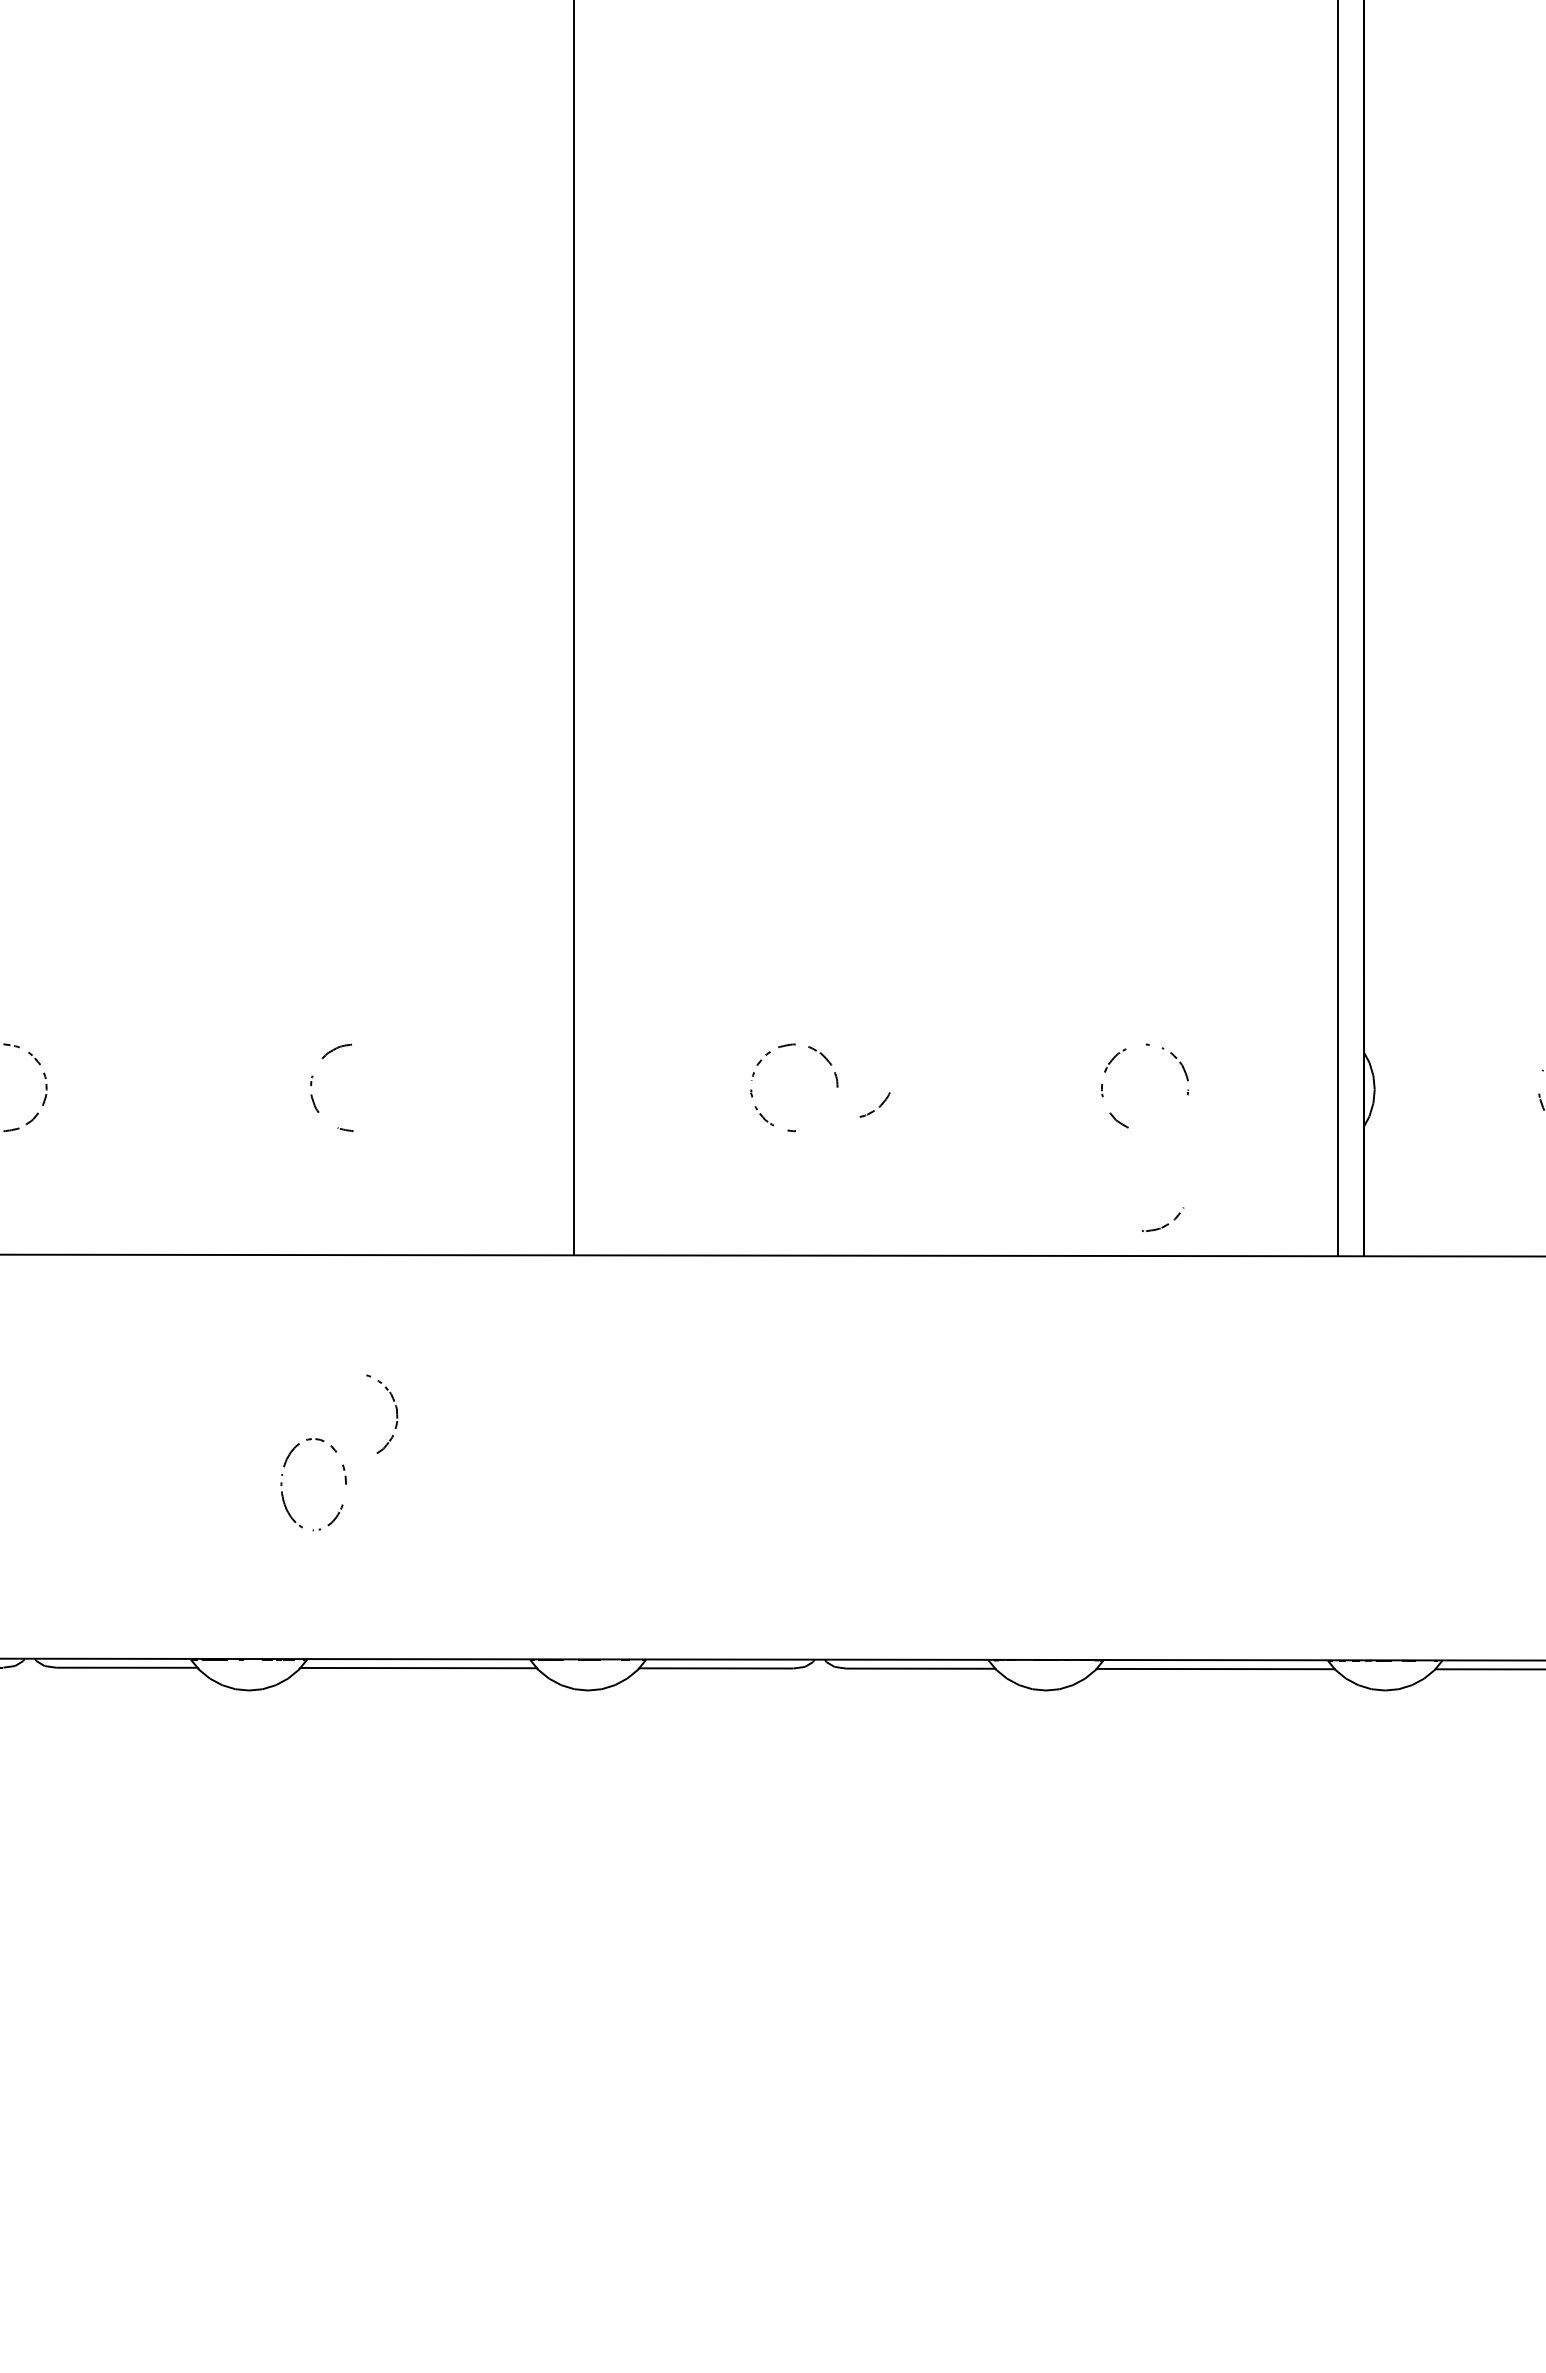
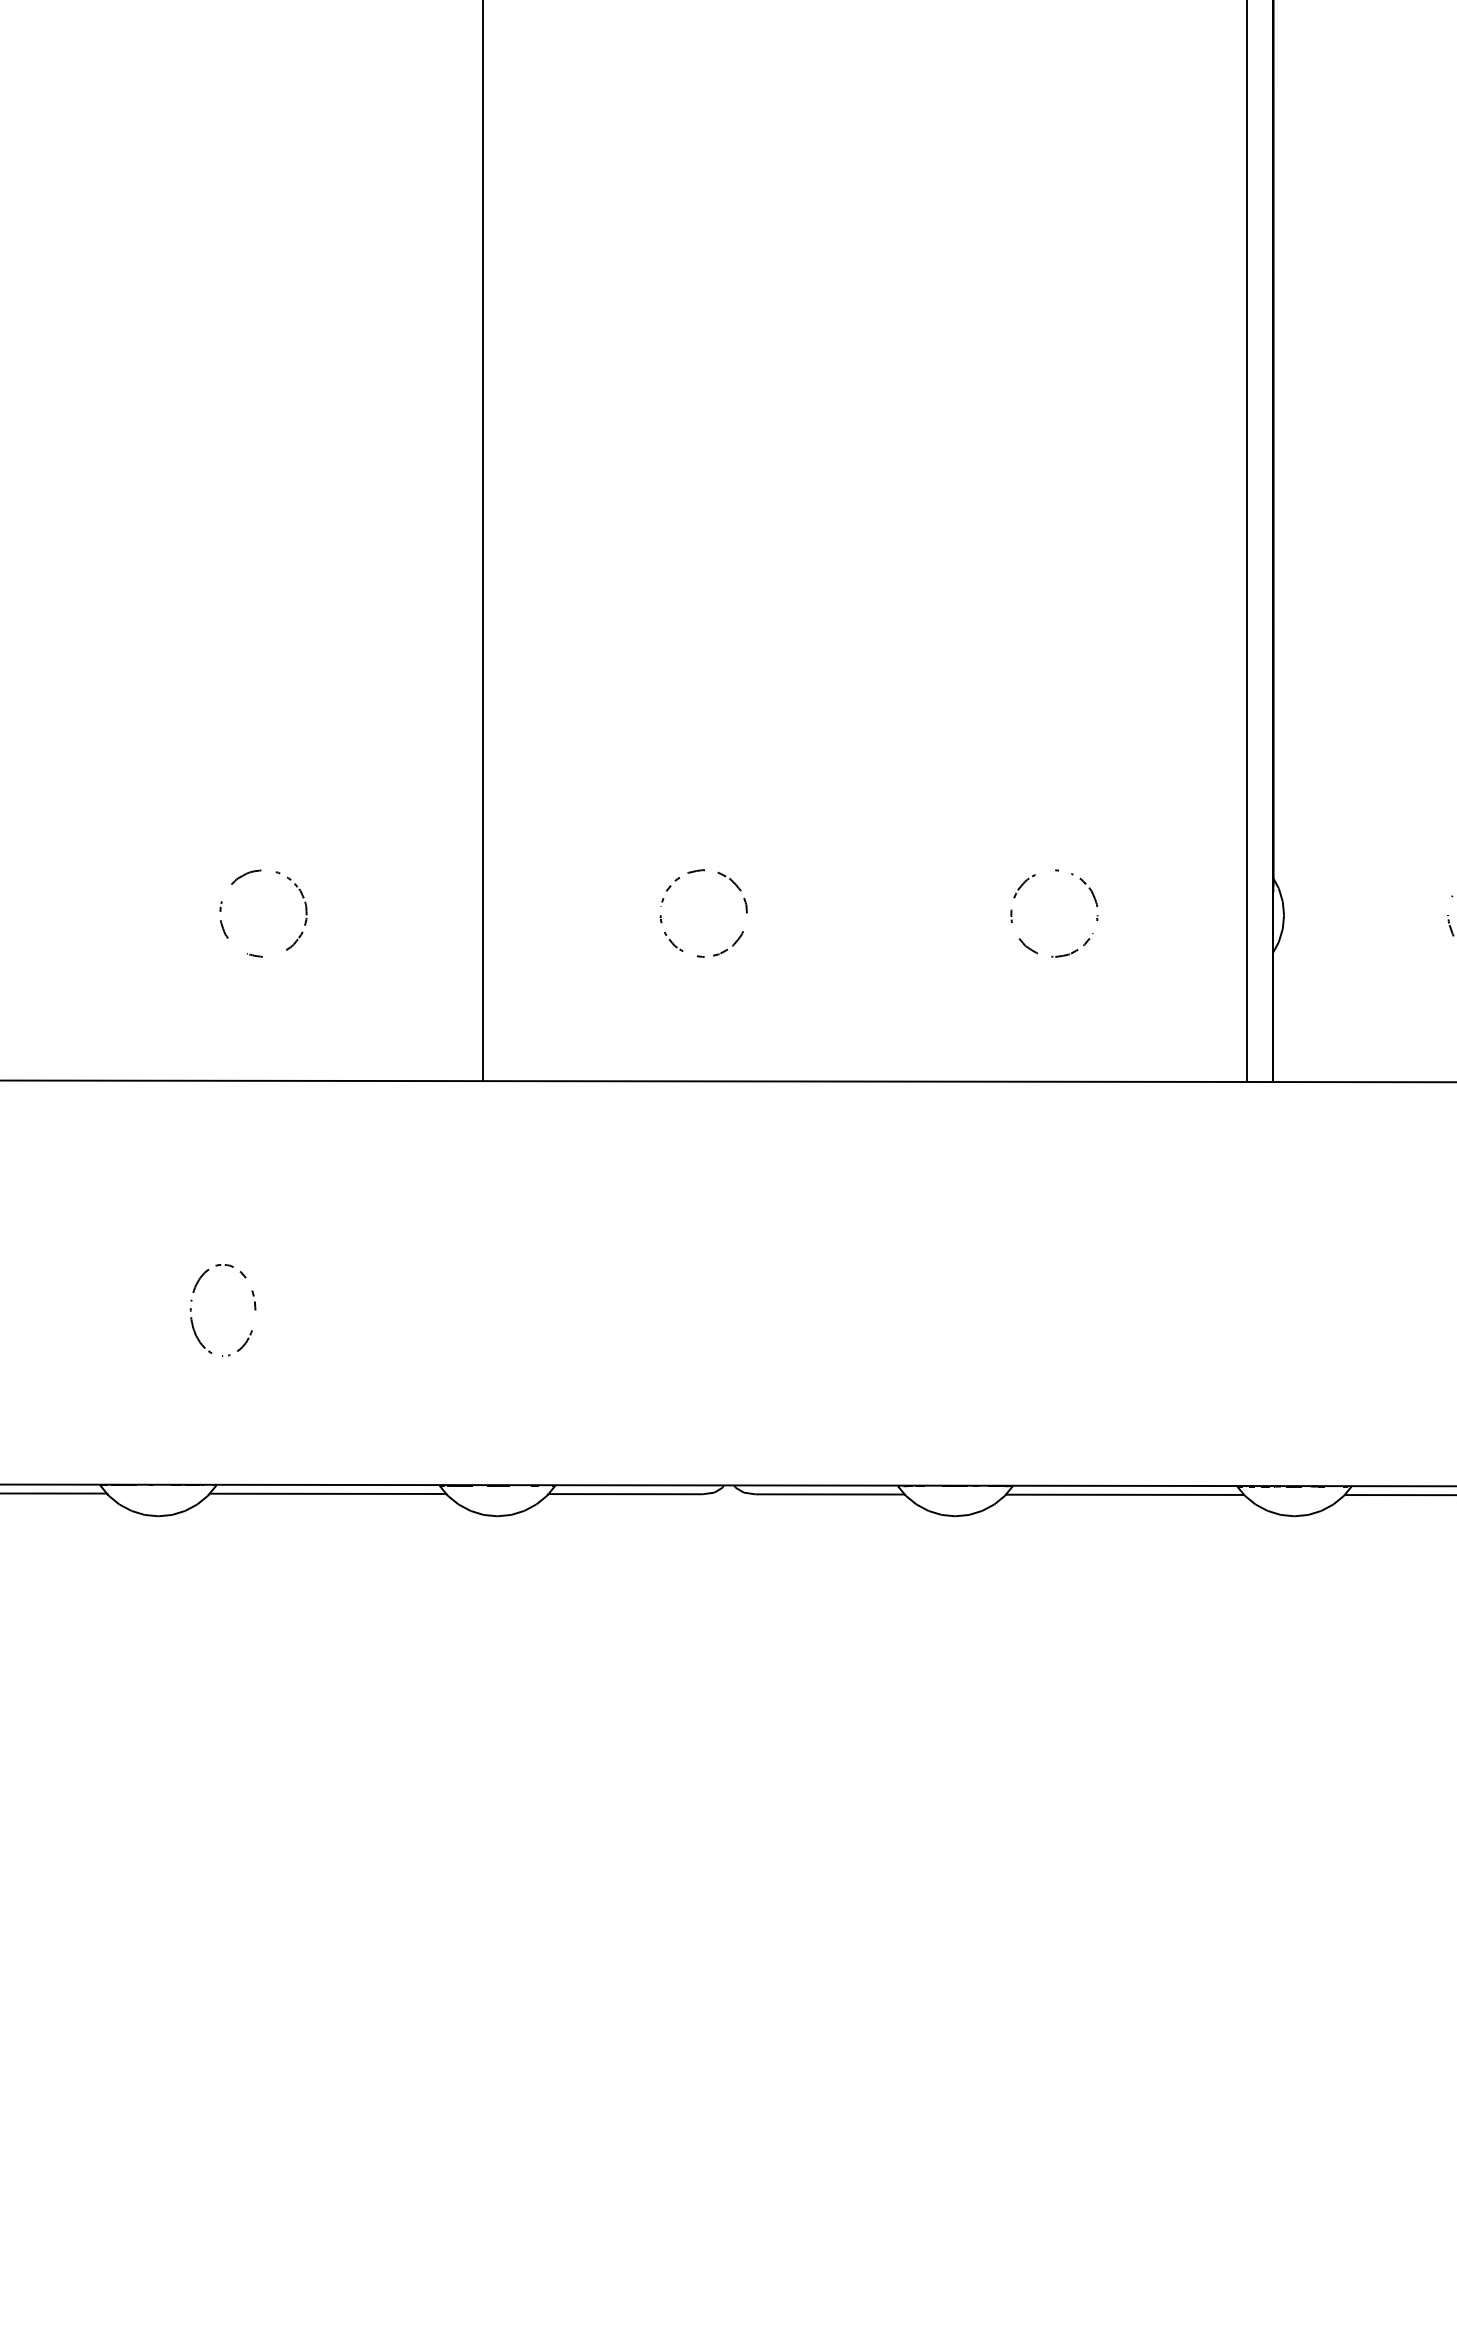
part: (874, 1104) -> (727, 943), moved
part: (1163, 1219) -> (1072, 945), moved
part: (395, 1408) -> (304, 905), moved

